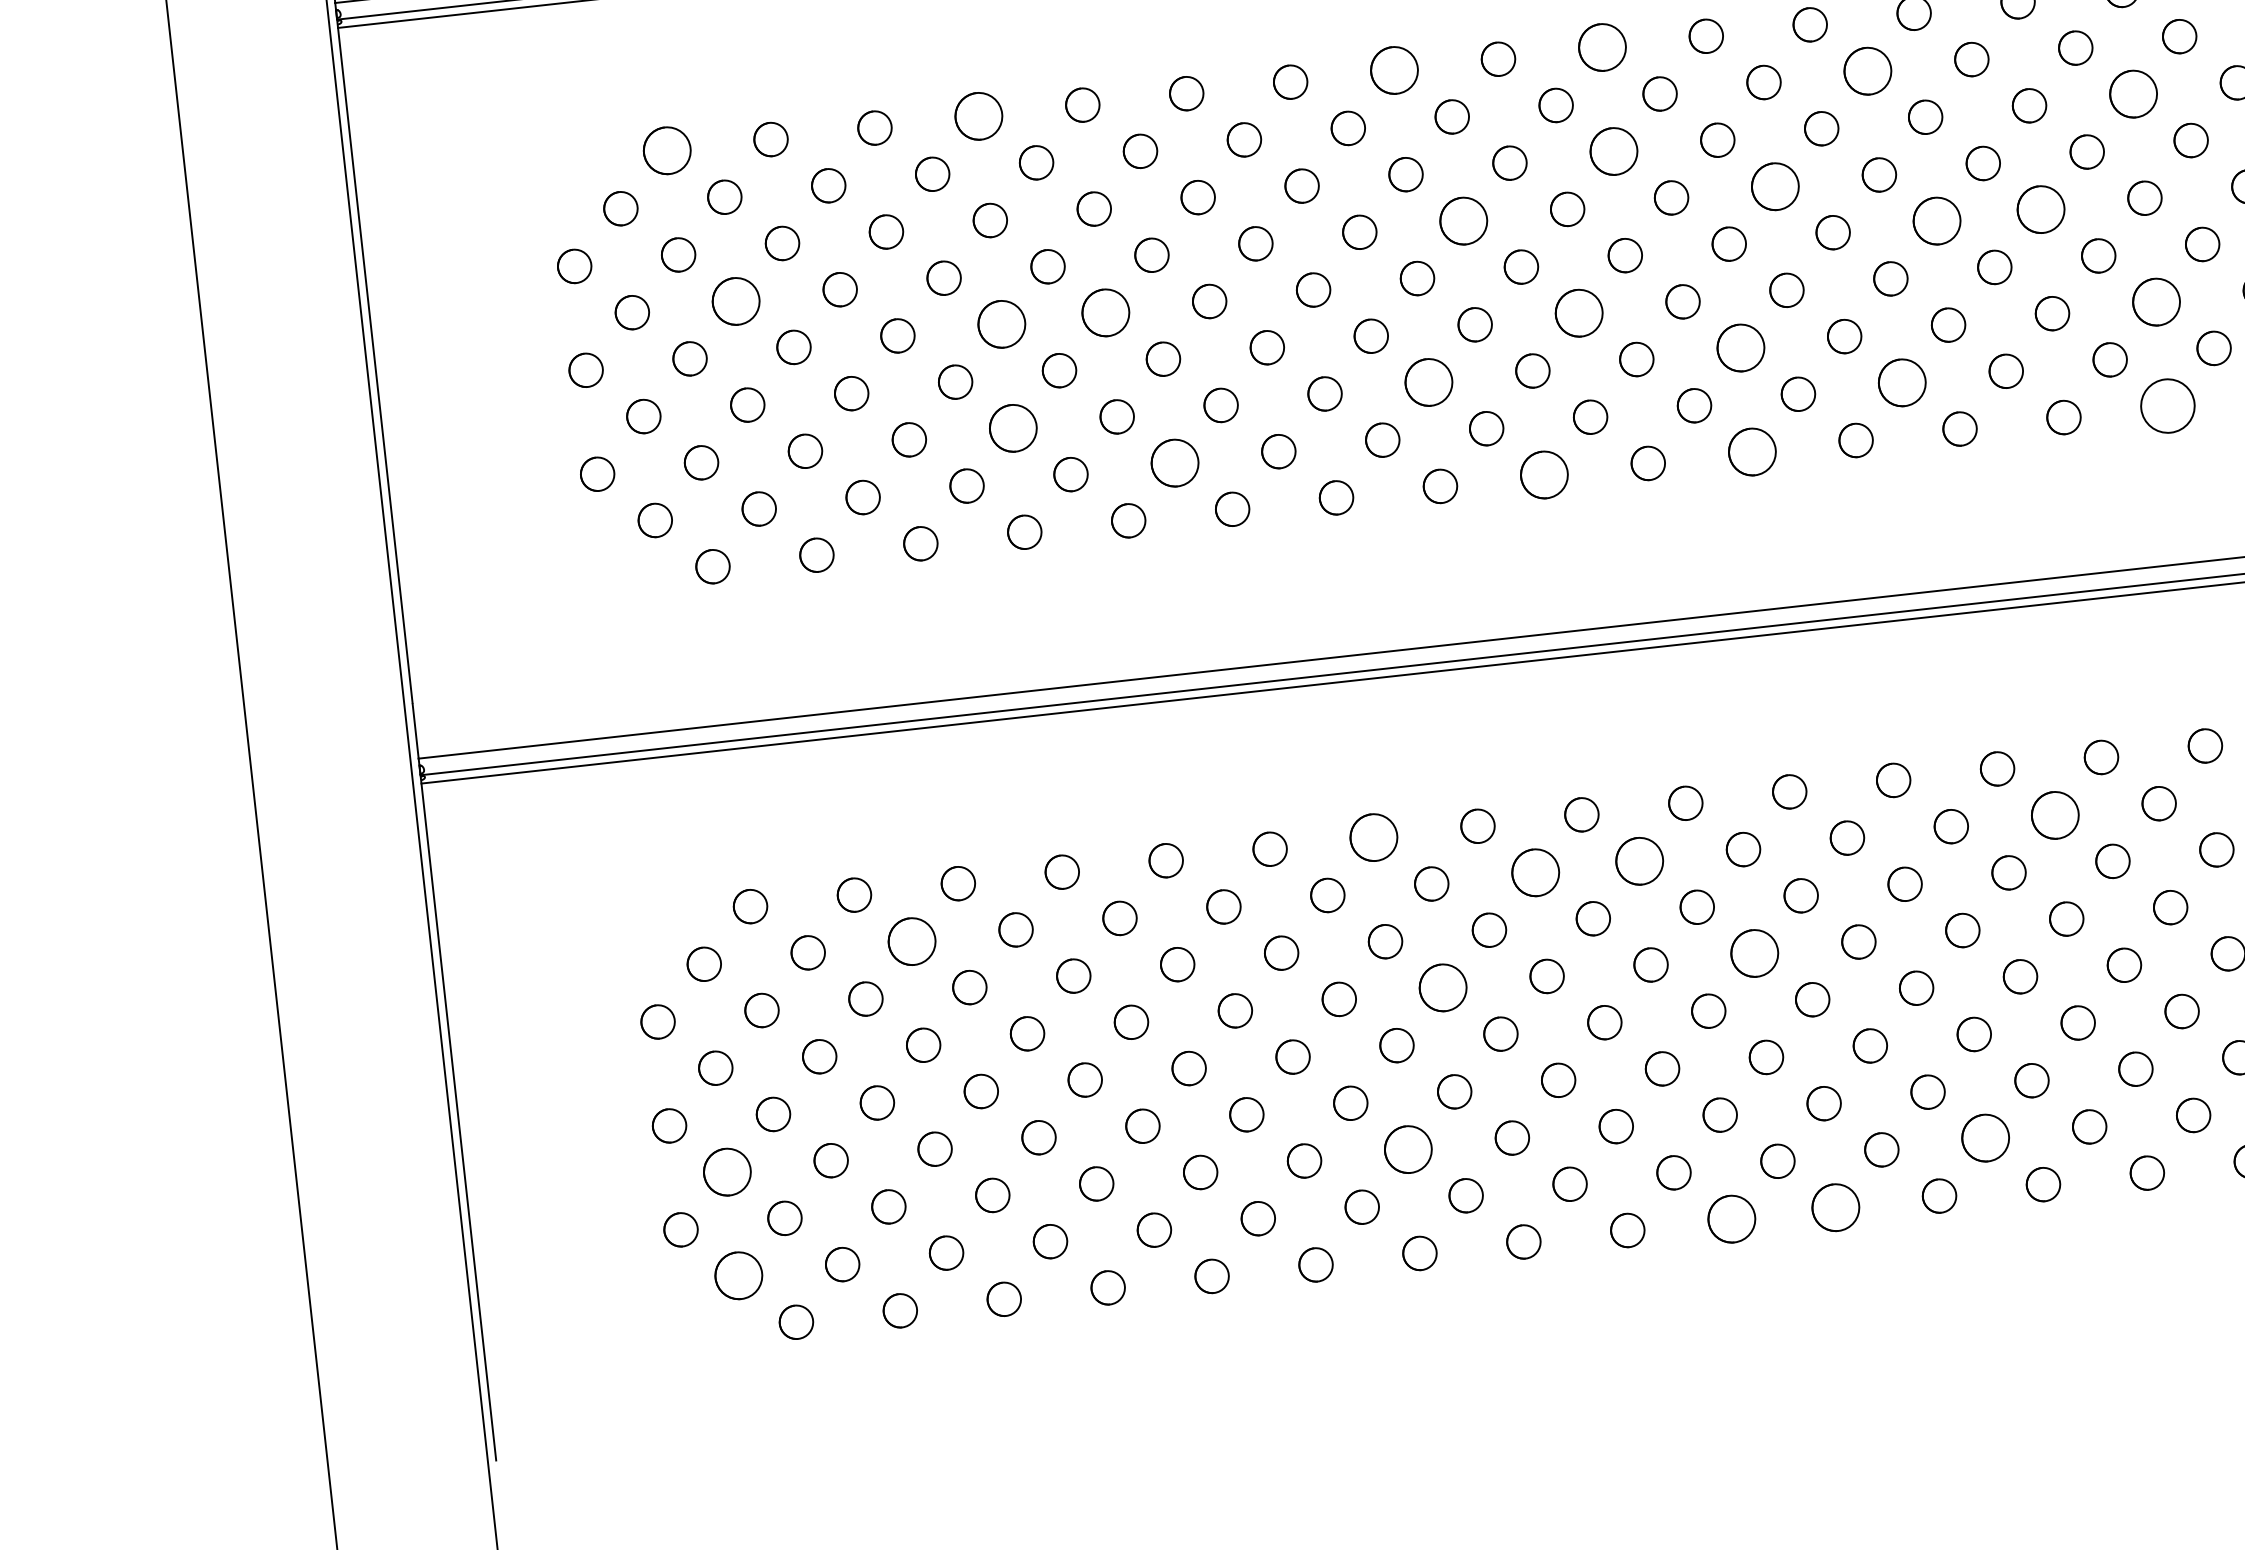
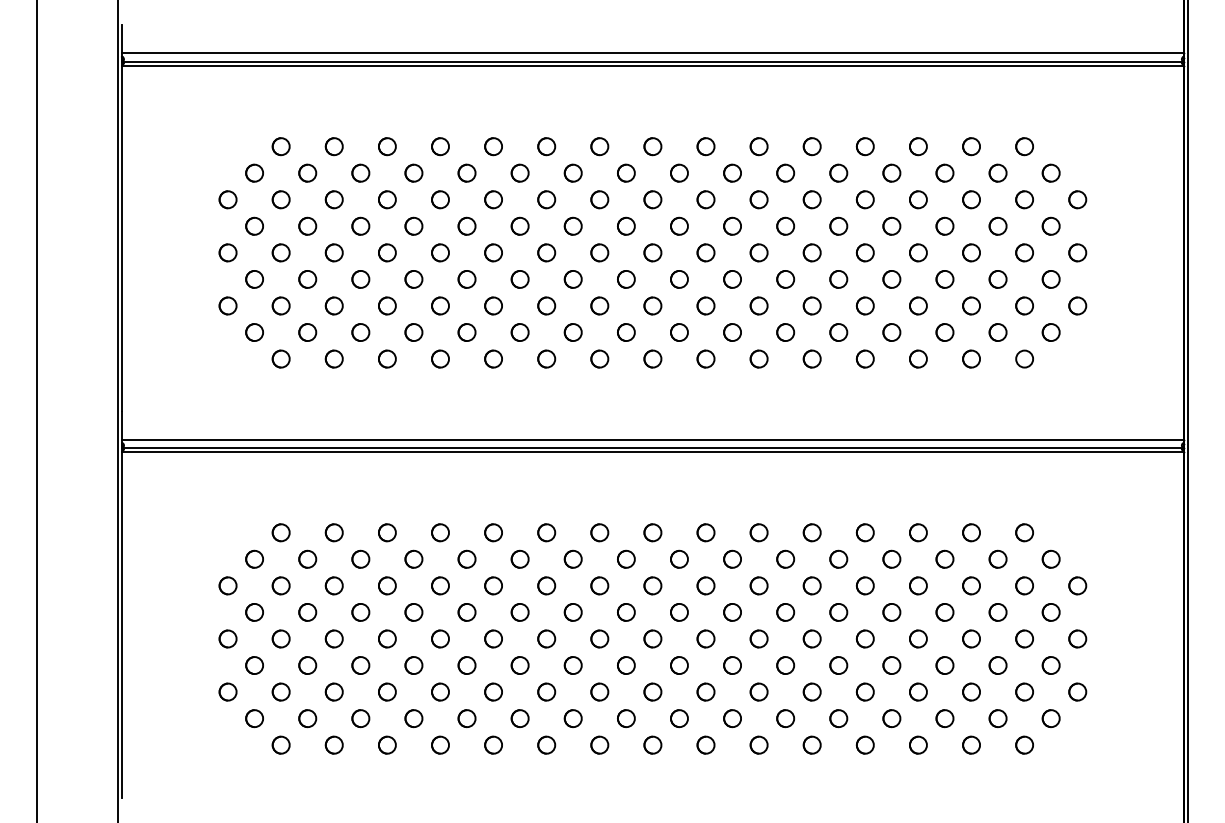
part: (1601, 47) -> (758, 146), size x0.71
part: (1867, 69) -> (891, 172), size x0.71
part: (1393, 70) -> (652, 146), size x0.71
part: (2133, 93) -> (1024, 199), size x0.71
part: (978, 116) -> (440, 146), size x0.71
part: (665, 150) -> (280, 146), size x0.71
part: (1612, 151) -> (758, 199), size x0.71
part: (1774, 184) -> (838, 225), size x0.71
part: (2040, 208) -> (971, 252), size x0.71
part: (1463, 219) -> (679, 225), size x0.71
part: (1937, 220) -> (918, 252), size x0.71
part: (735, 299) -> (307, 225), size x0.71
part: (2156, 301) -> (1024, 305), size x0.71
part: (1105, 312) -> (493, 252), size x0.71
circle: (1578, 313) -> (732, 279), size x0.71
part: (1001, 323) -> (440, 252), size x0.71
part: (1739, 347) -> (811, 305), size x0.71
part: (1428, 381) -> (652, 305), size x0.71
part: (1901, 382) -> (891, 332), size x0.71
circle: (2167, 404) -> (1024, 358), size x0.62
part: (1013, 427) -> (440, 305), size x0.71
part: (1750, 450) -> (811, 358), size x0.71
part: (1173, 463) -> (519, 332), size x0.71
part: (1543, 473) -> (705, 358), size x0.71
part: (2054, 813) -> (944, 558), size x0.71
part: (1373, 837) -> (599, 532), size x0.71
part: (1639, 859) -> (732, 558), size x0.71
part: (1535, 870) -> (679, 558), size x0.71
part: (911, 939) -> (360, 558), size x0.71
part: (1754, 953) -> (785, 612), size x0.71
circle: (1443, 988) -> (626, 612), size x0.71
part: (1984, 1138) -> (891, 718), size x0.71
part: (1407, 1148) -> (599, 691), size x0.71
circle: (726, 1172) -> (254, 665), size x0.71
part: (1834, 1206) -> (811, 744), size x0.71
part: (1730, 1217) -> (758, 744), size x0.71
part: (738, 1275) -> (254, 718), size x0.71

